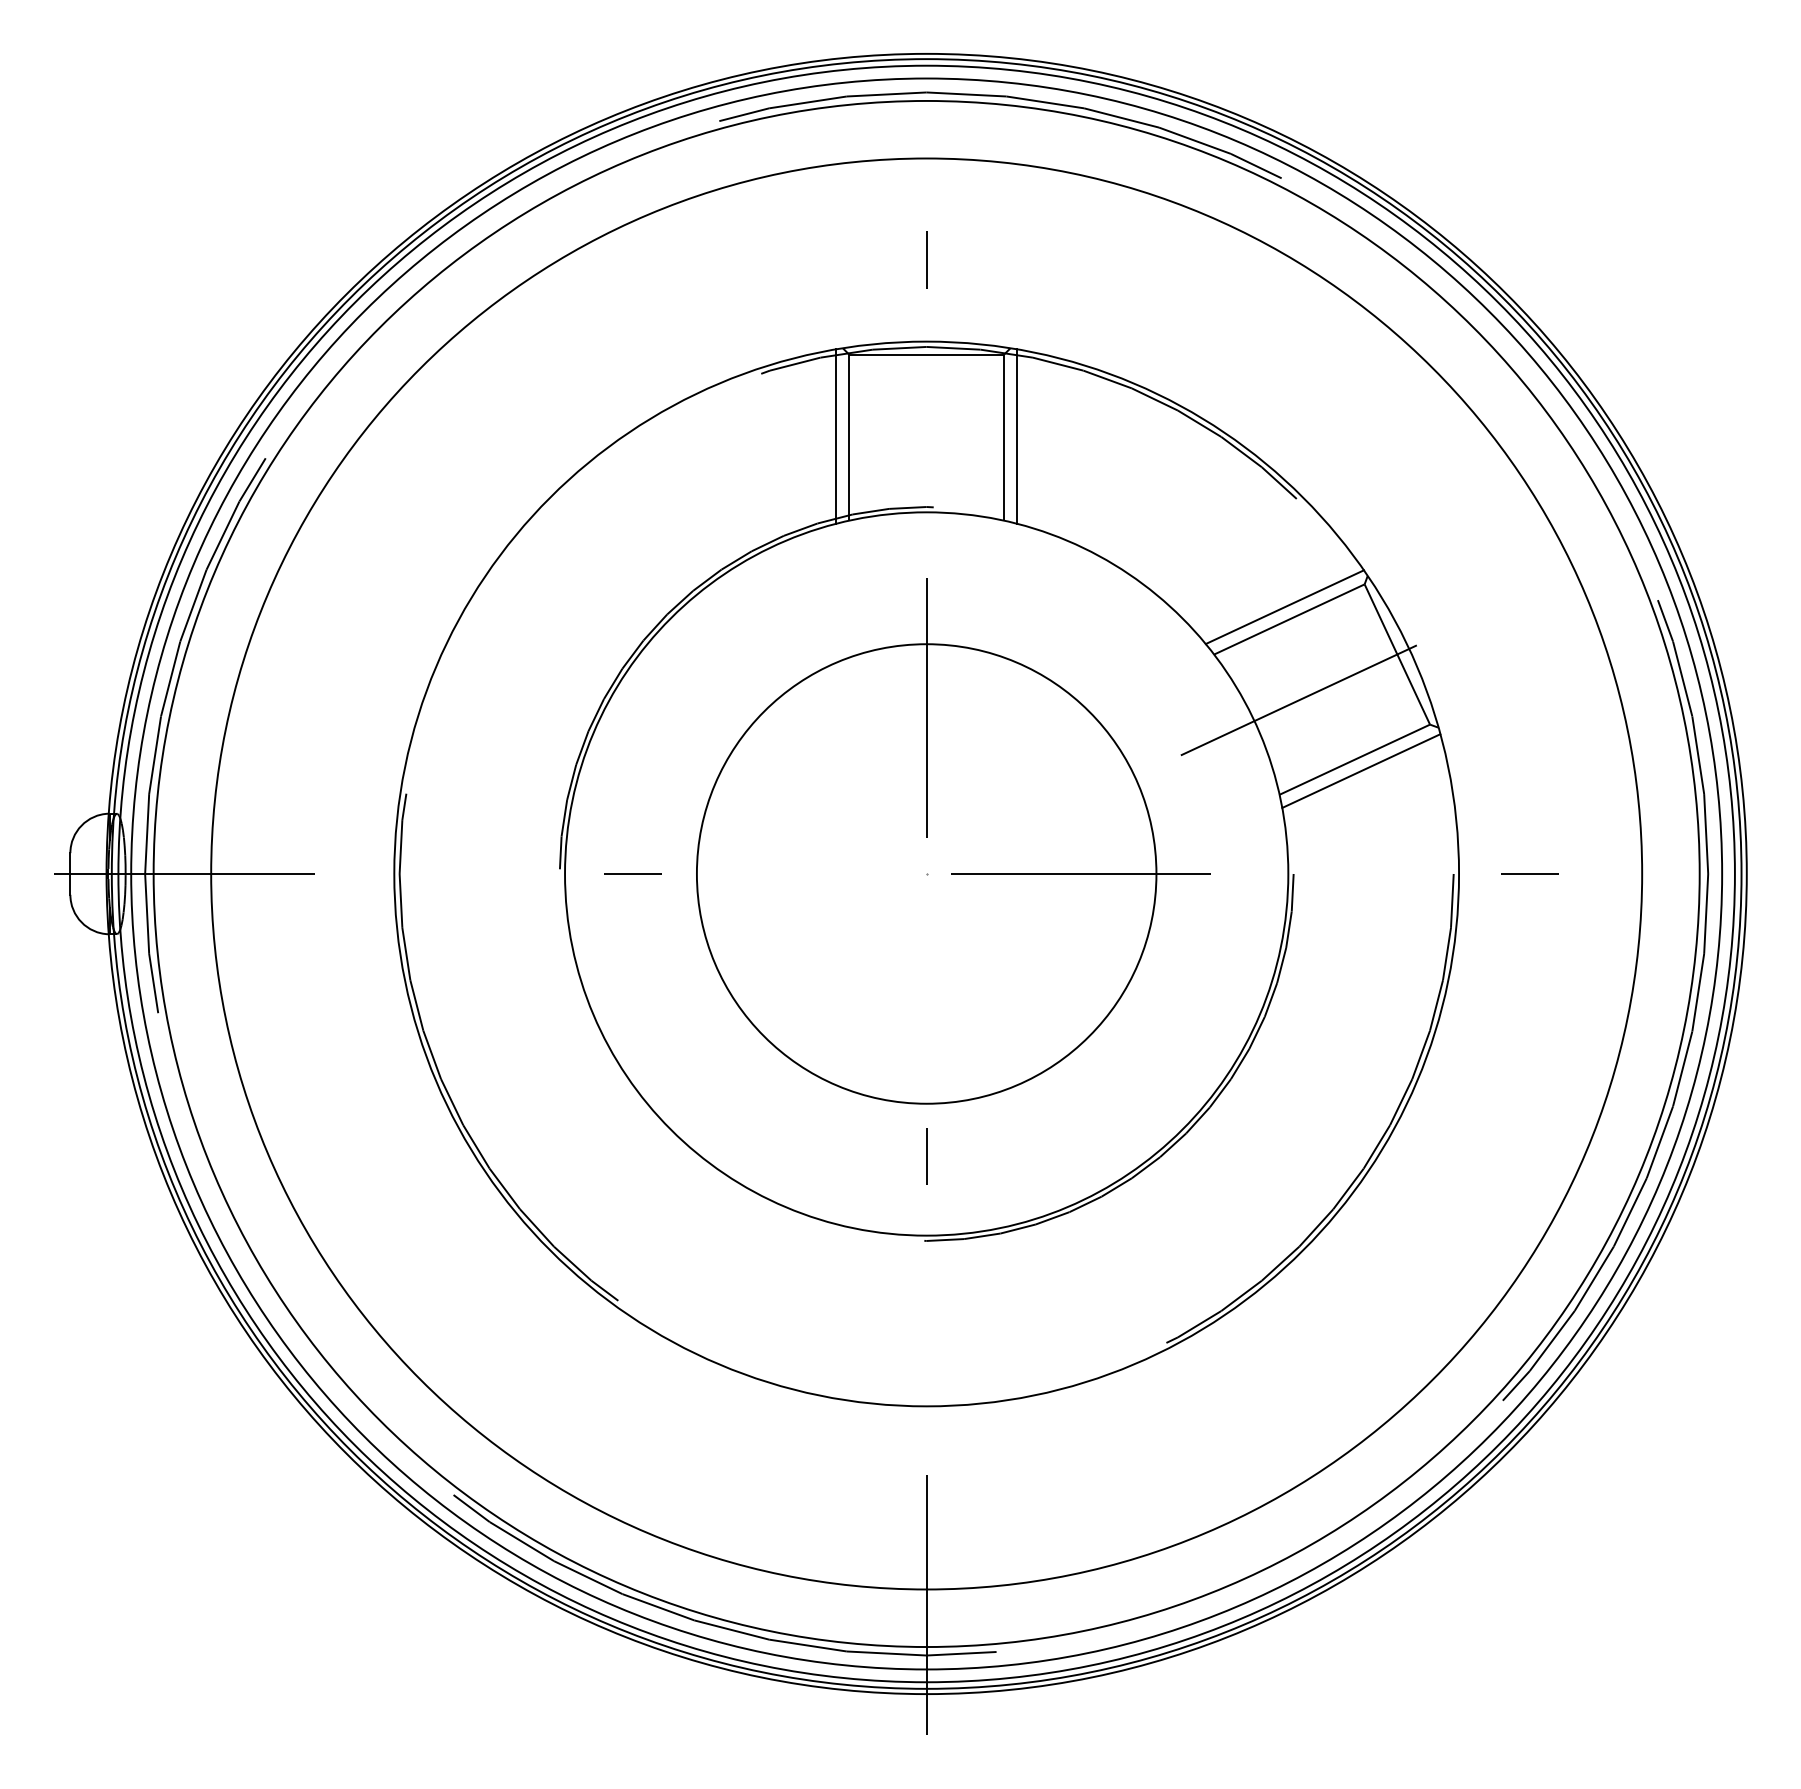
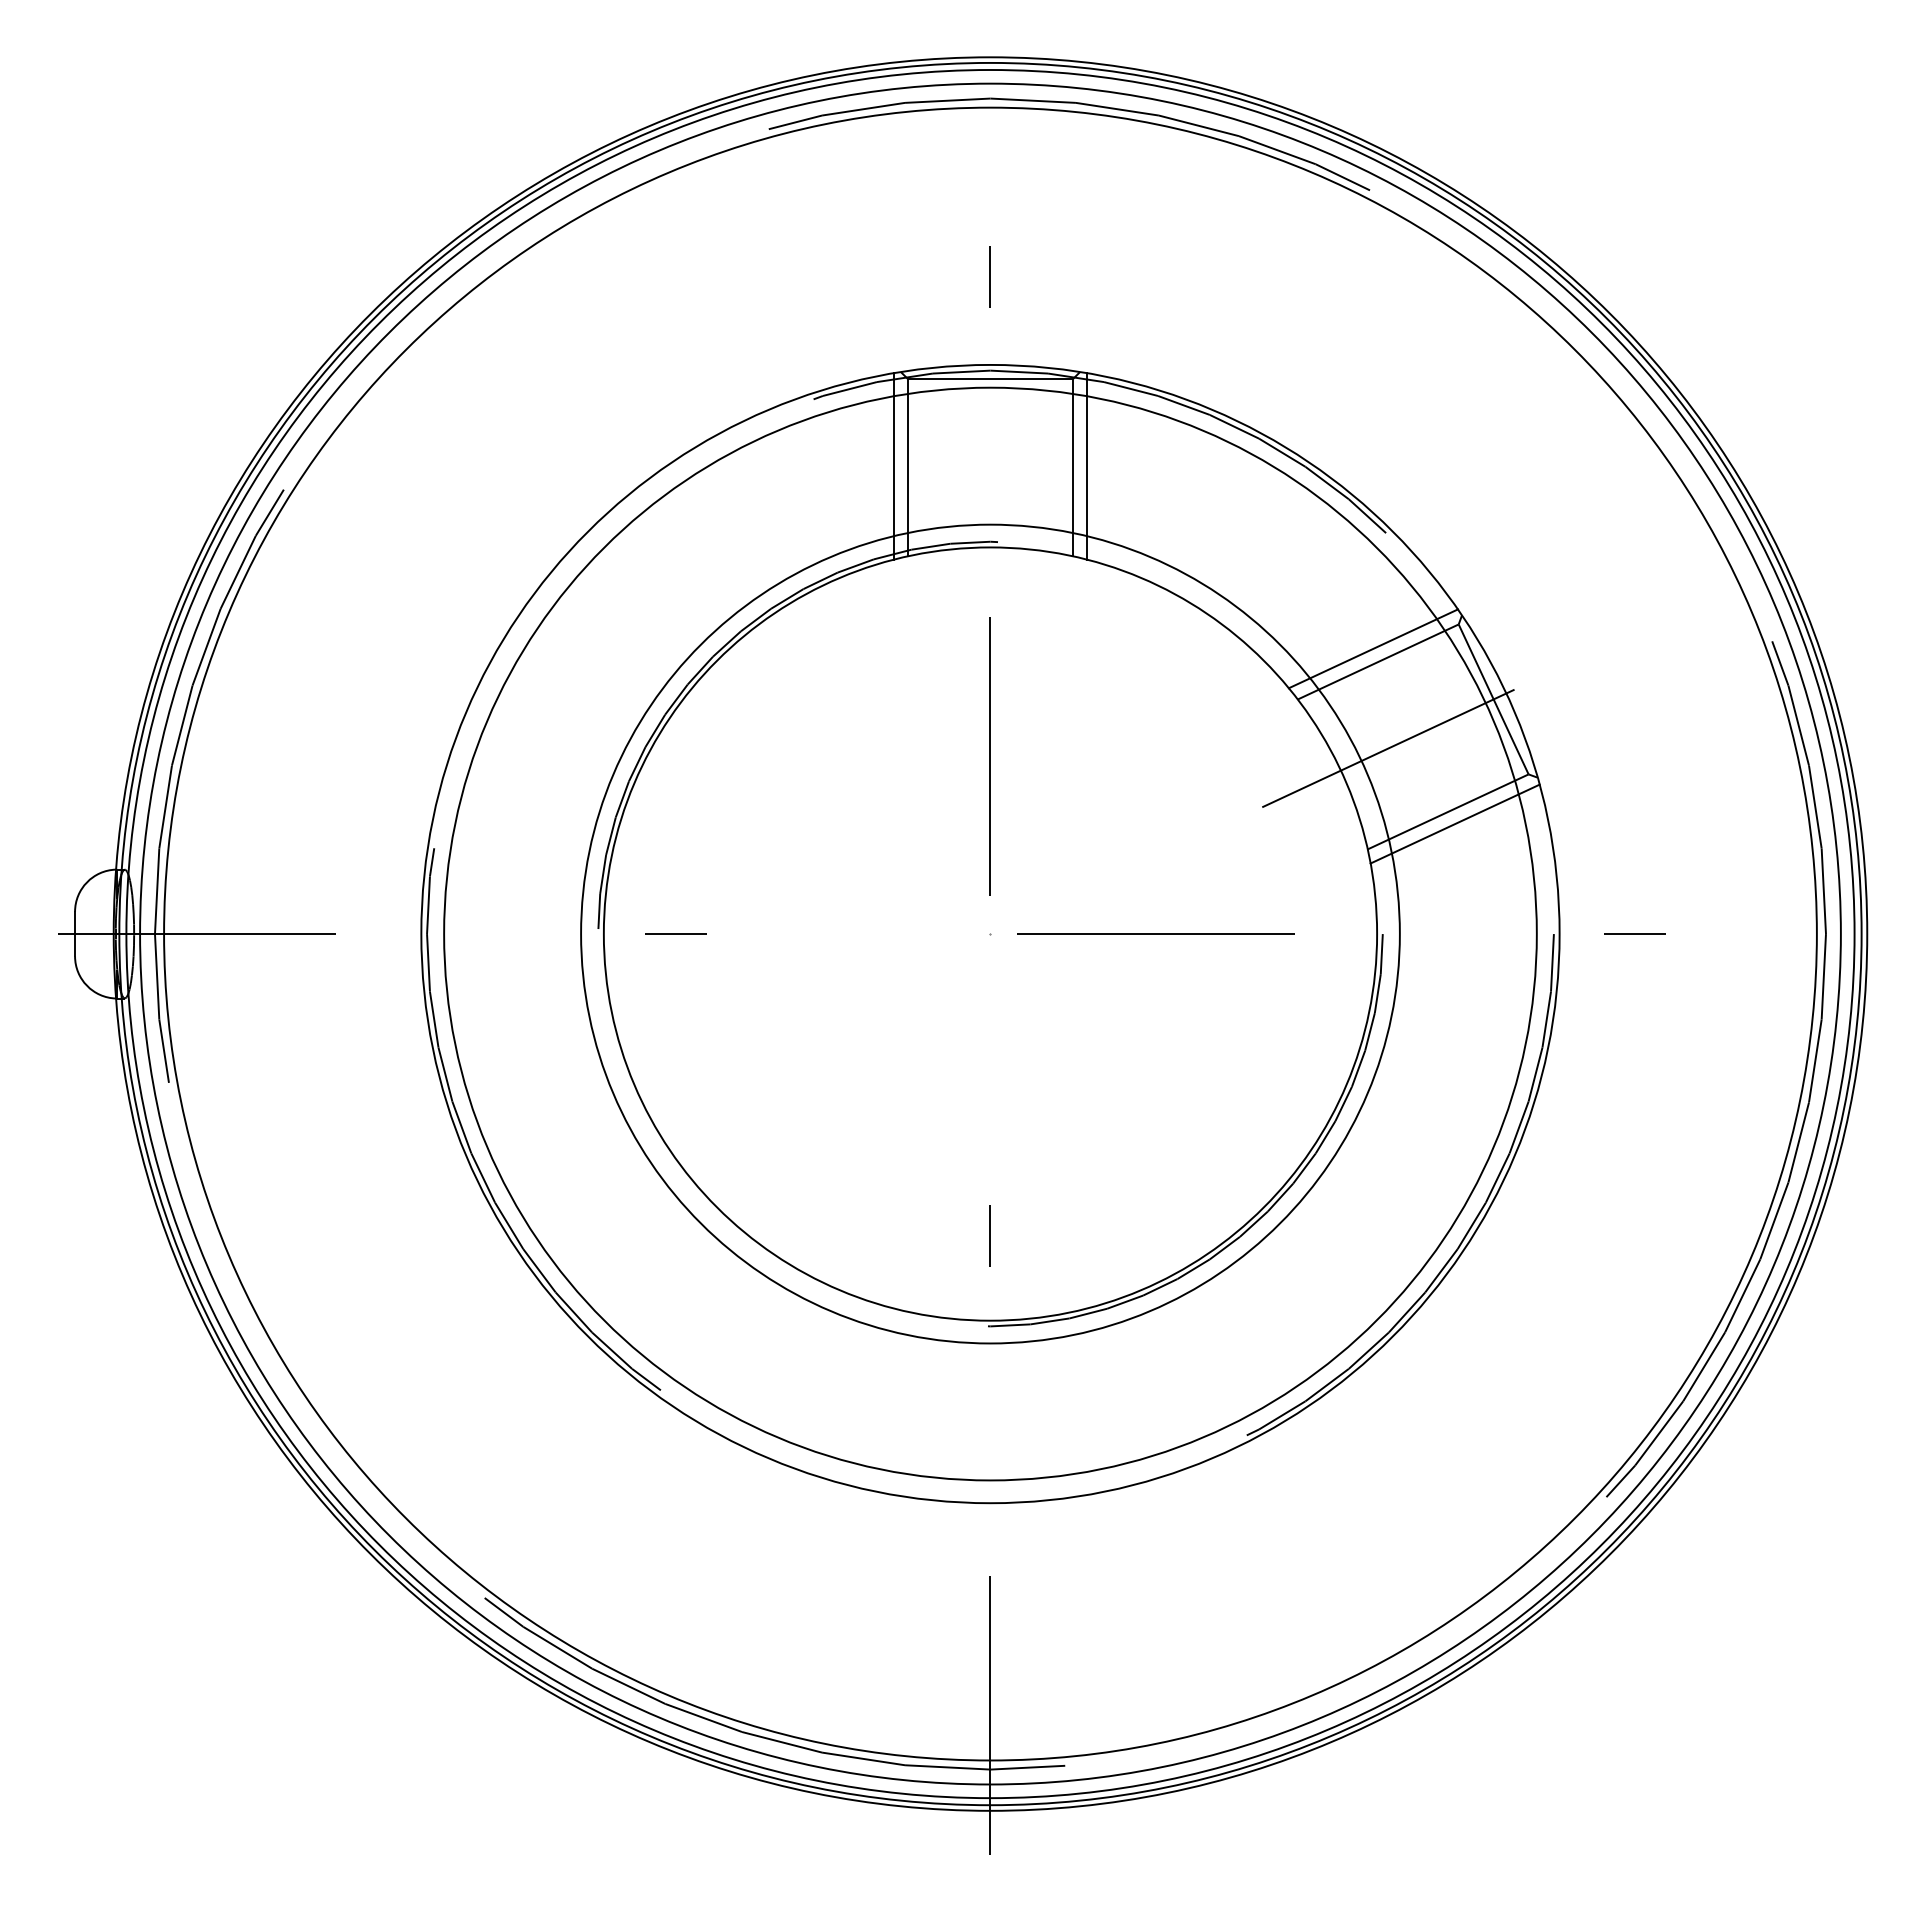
circle: (926, 873) -> (990, 933), size x0.71
circle: (926, 873) -> (990, 933), size x1.67

